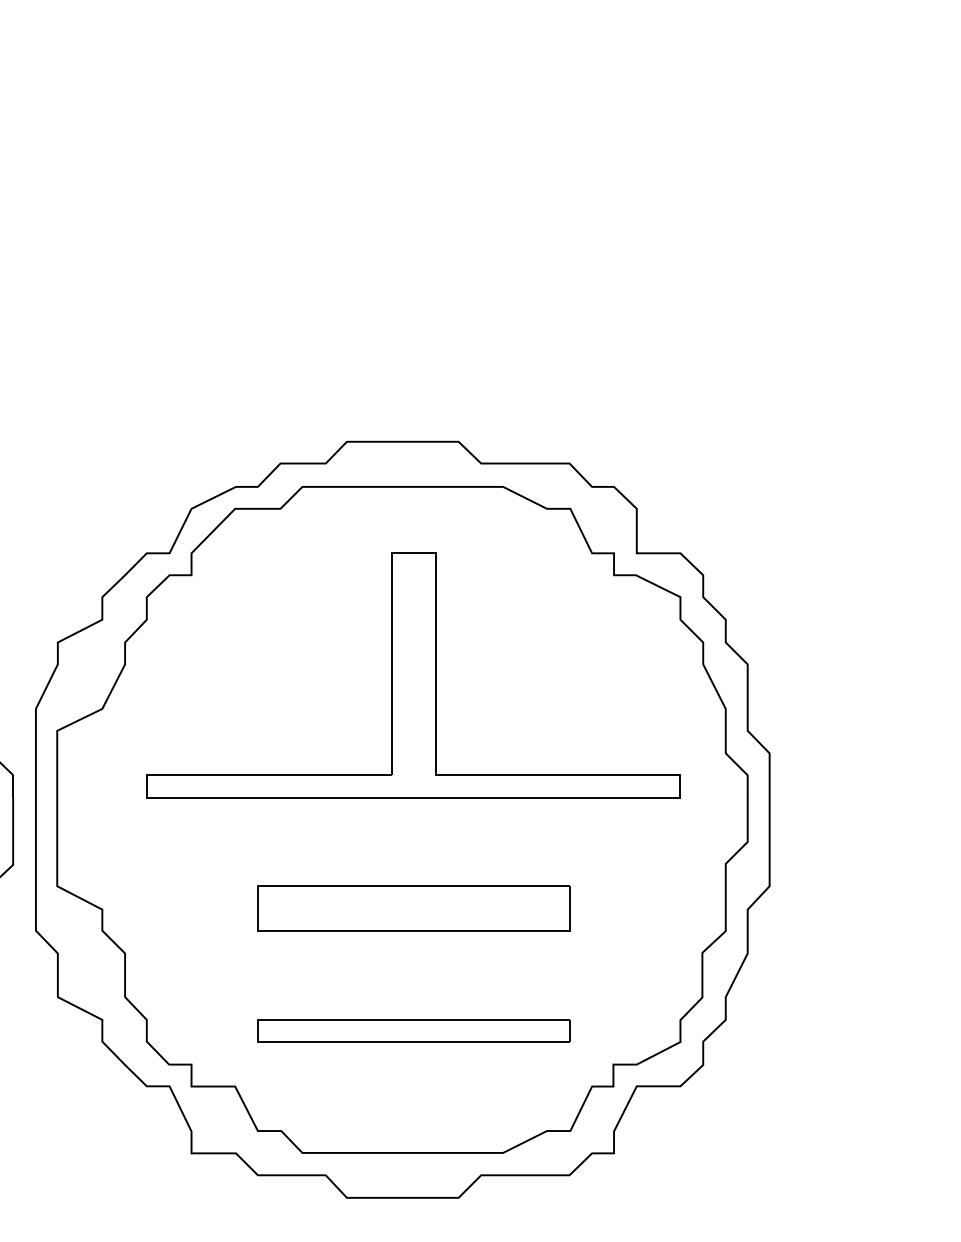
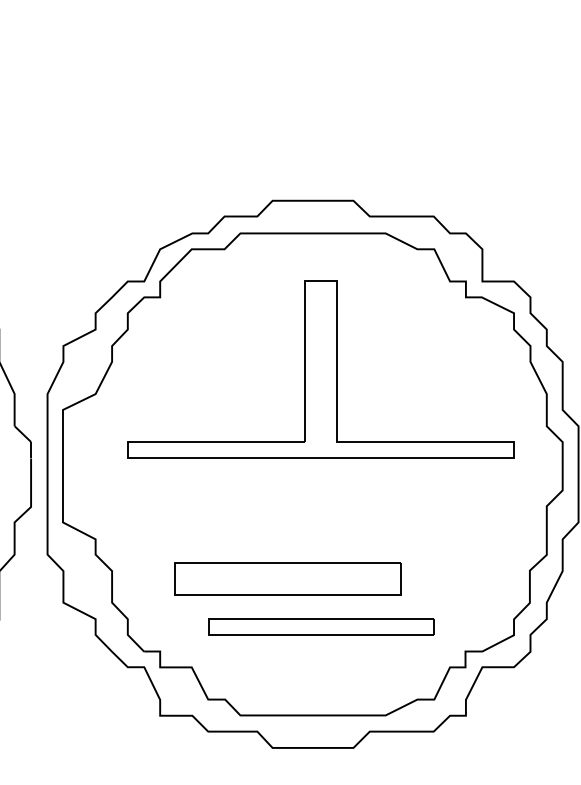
part: (413, 908) -> (287, 579), moved

